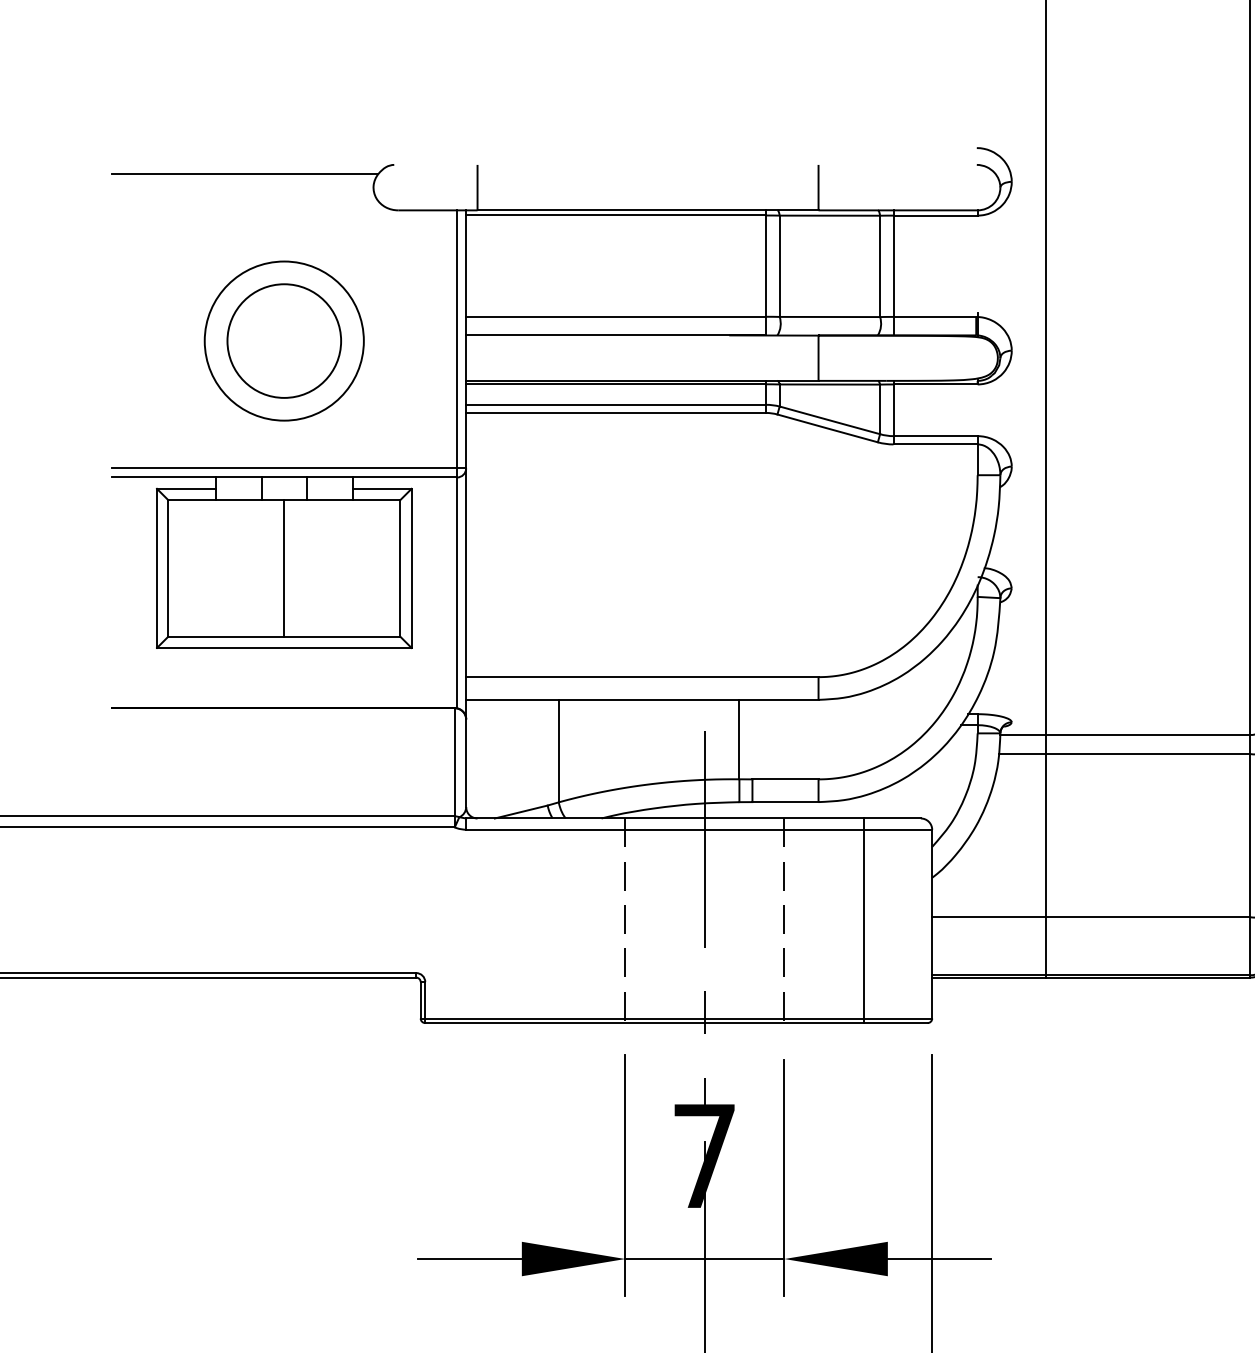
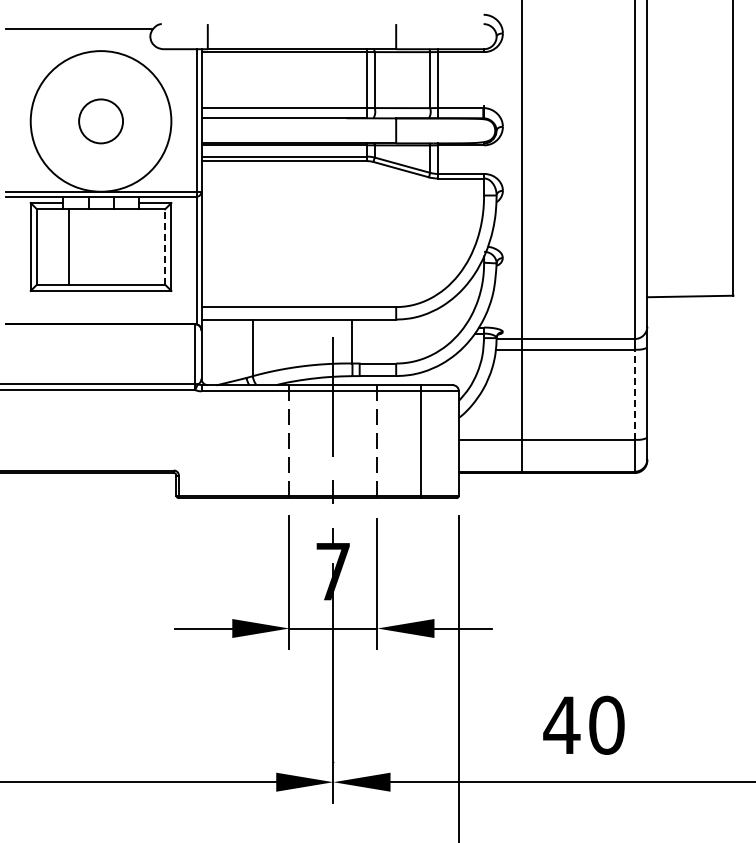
circle: (283, 341) -> (100, 121), size x0.7
circle: (285, 341) -> (101, 121), size x1.6
line: (285, 567) -> (69, 246), moved
line: (400, 569) -> (165, 247), solid -> dashed
line: (1249, 835) -> (634, 394), solid -> dashed

